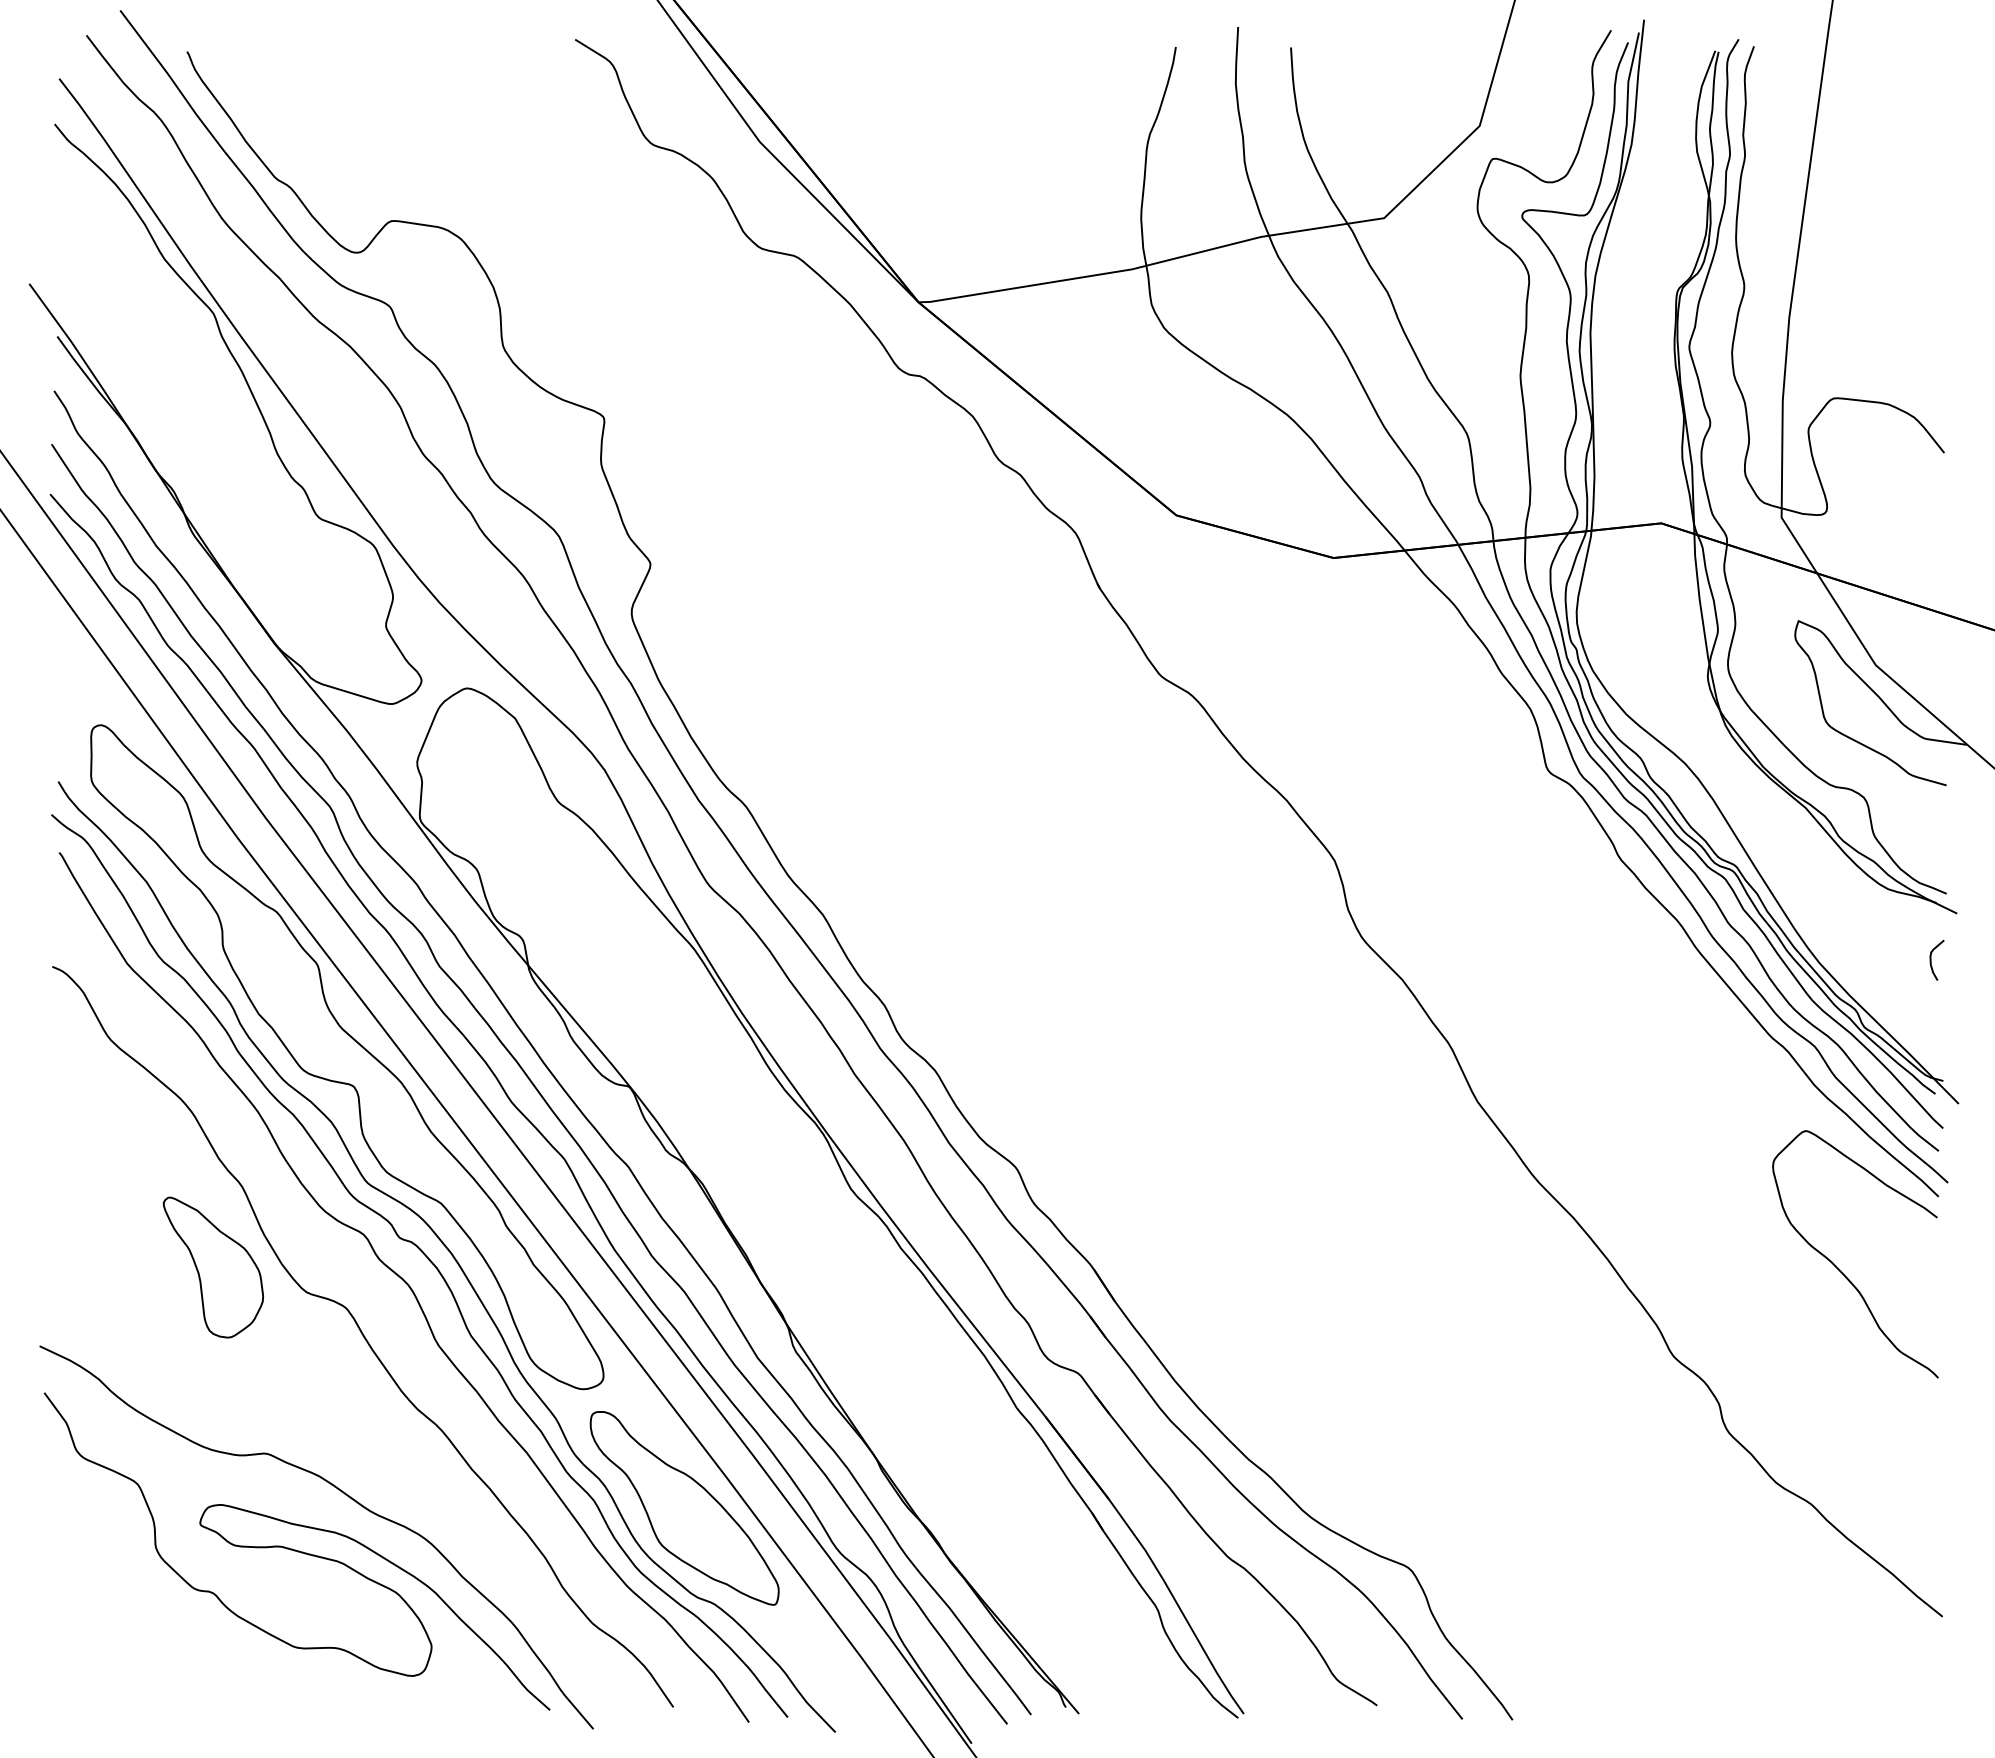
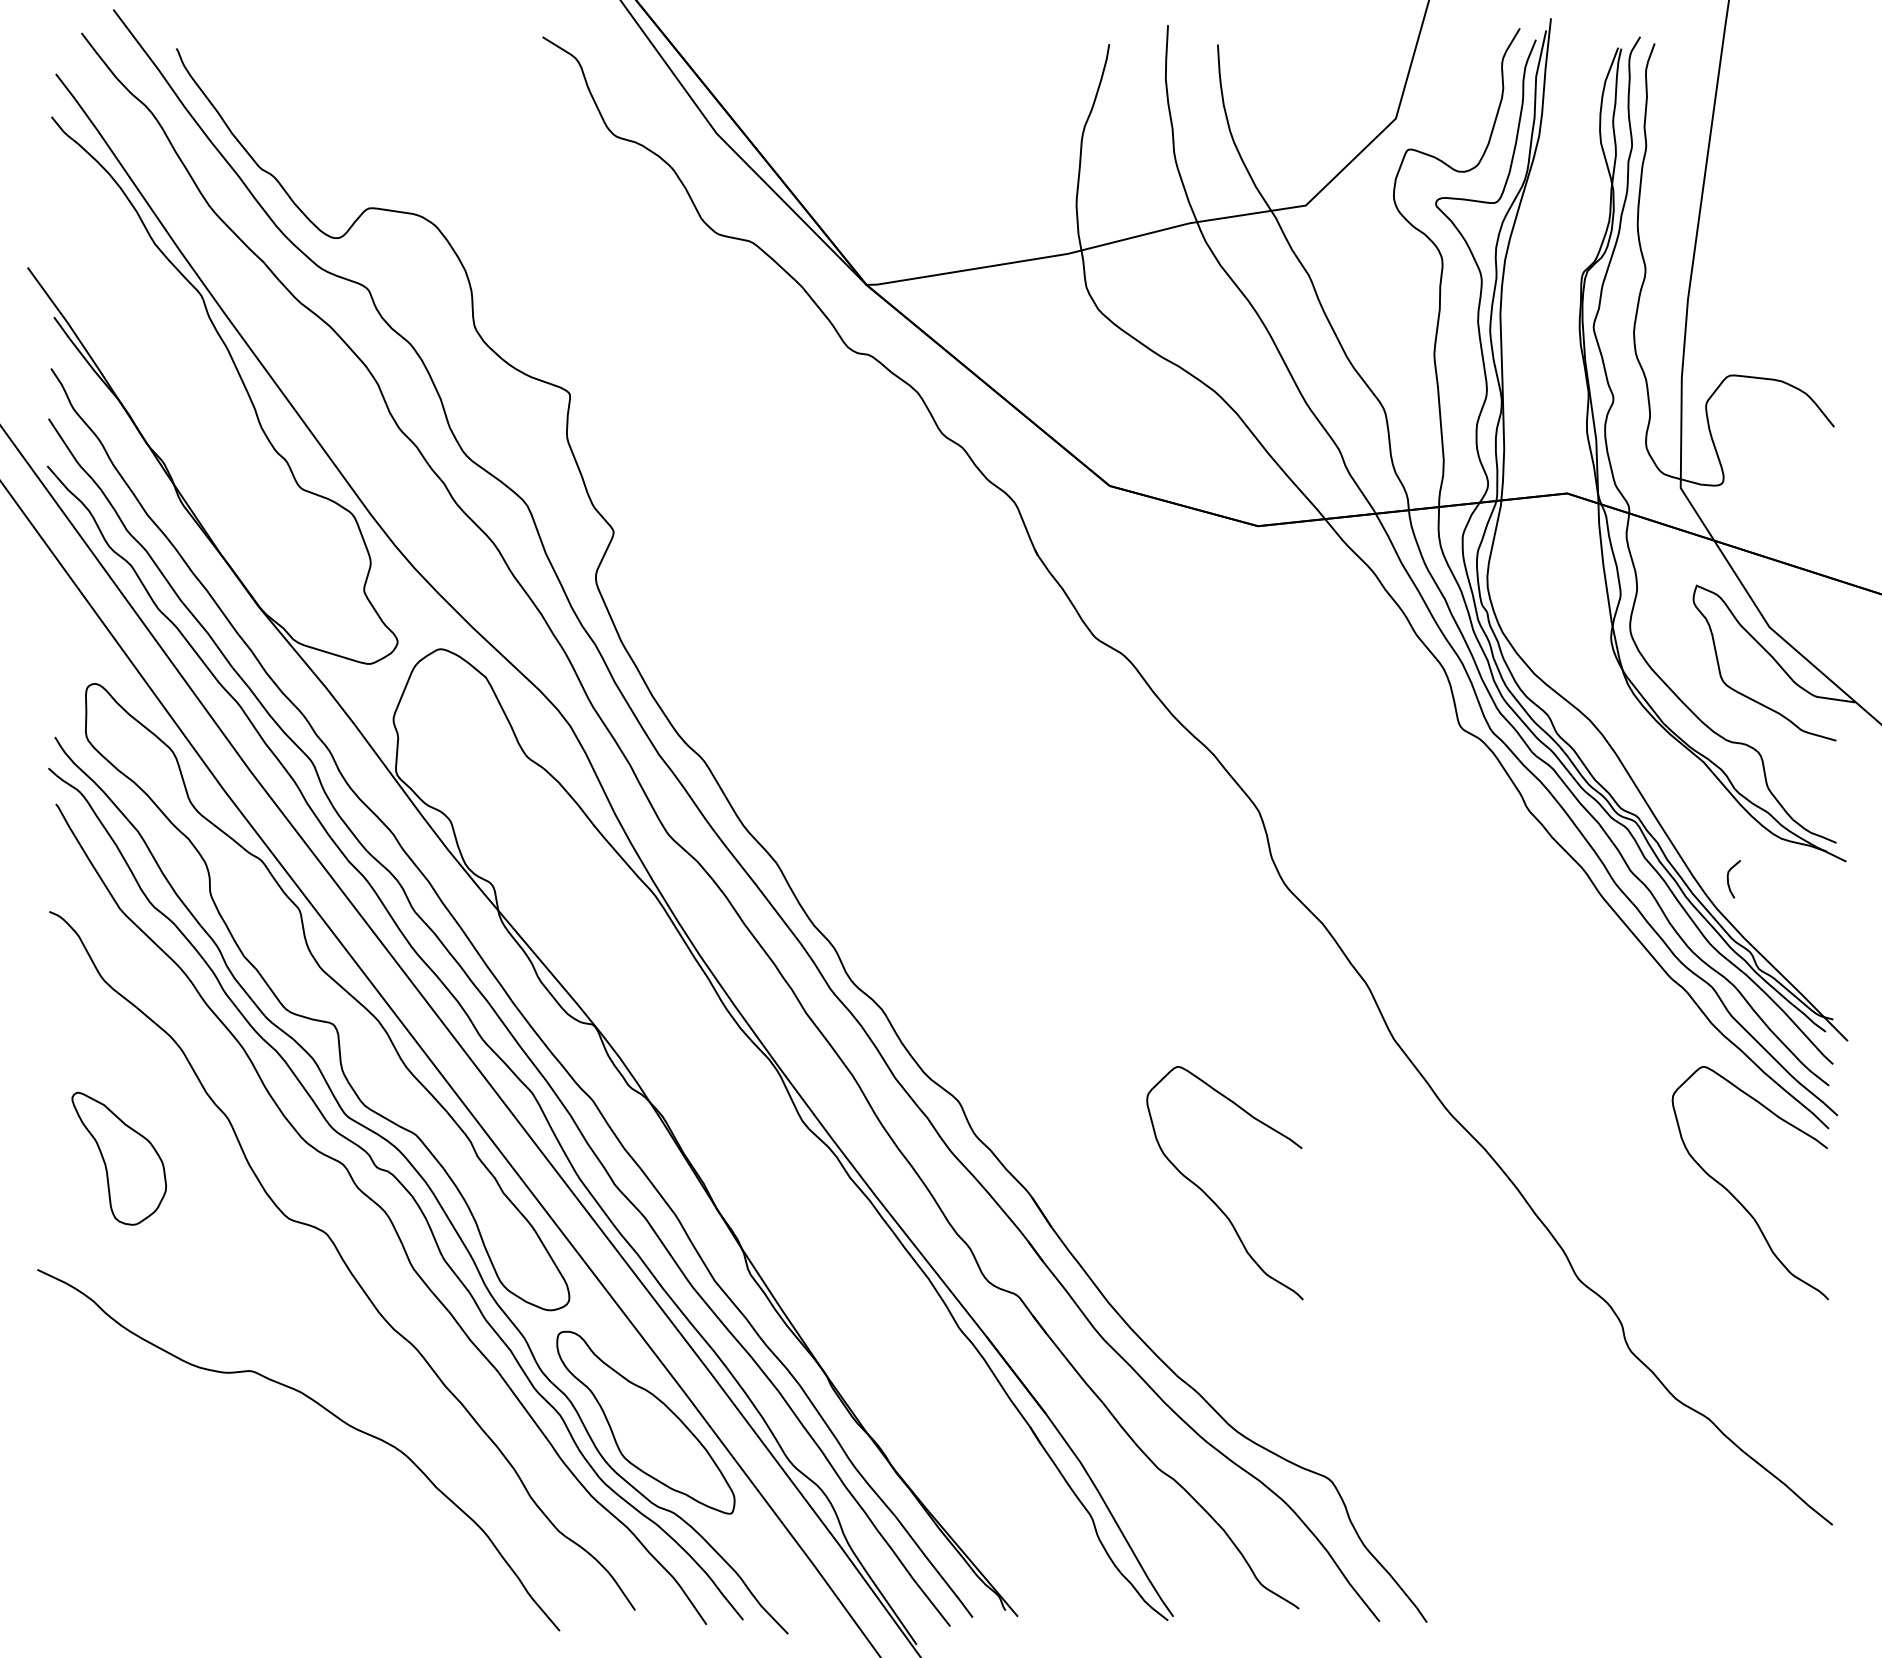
curve: (1931, 959) -> (1728, 878), moved
part: (213, 1267) -> (119, 1158), moved
curve: (1282, 1268) -> (1209, 1196), added
curve: (296, 1551) -> (279, 1463), removed

